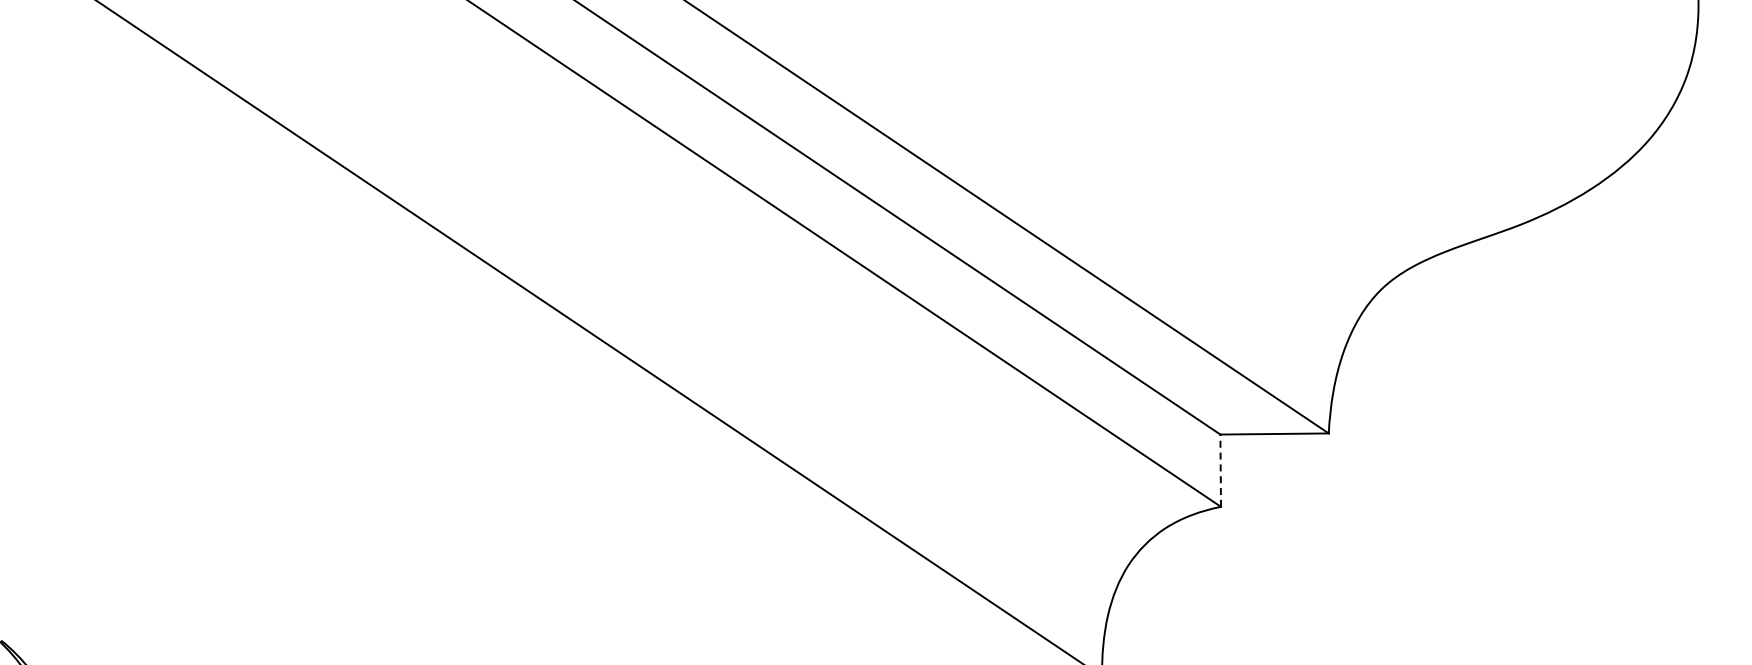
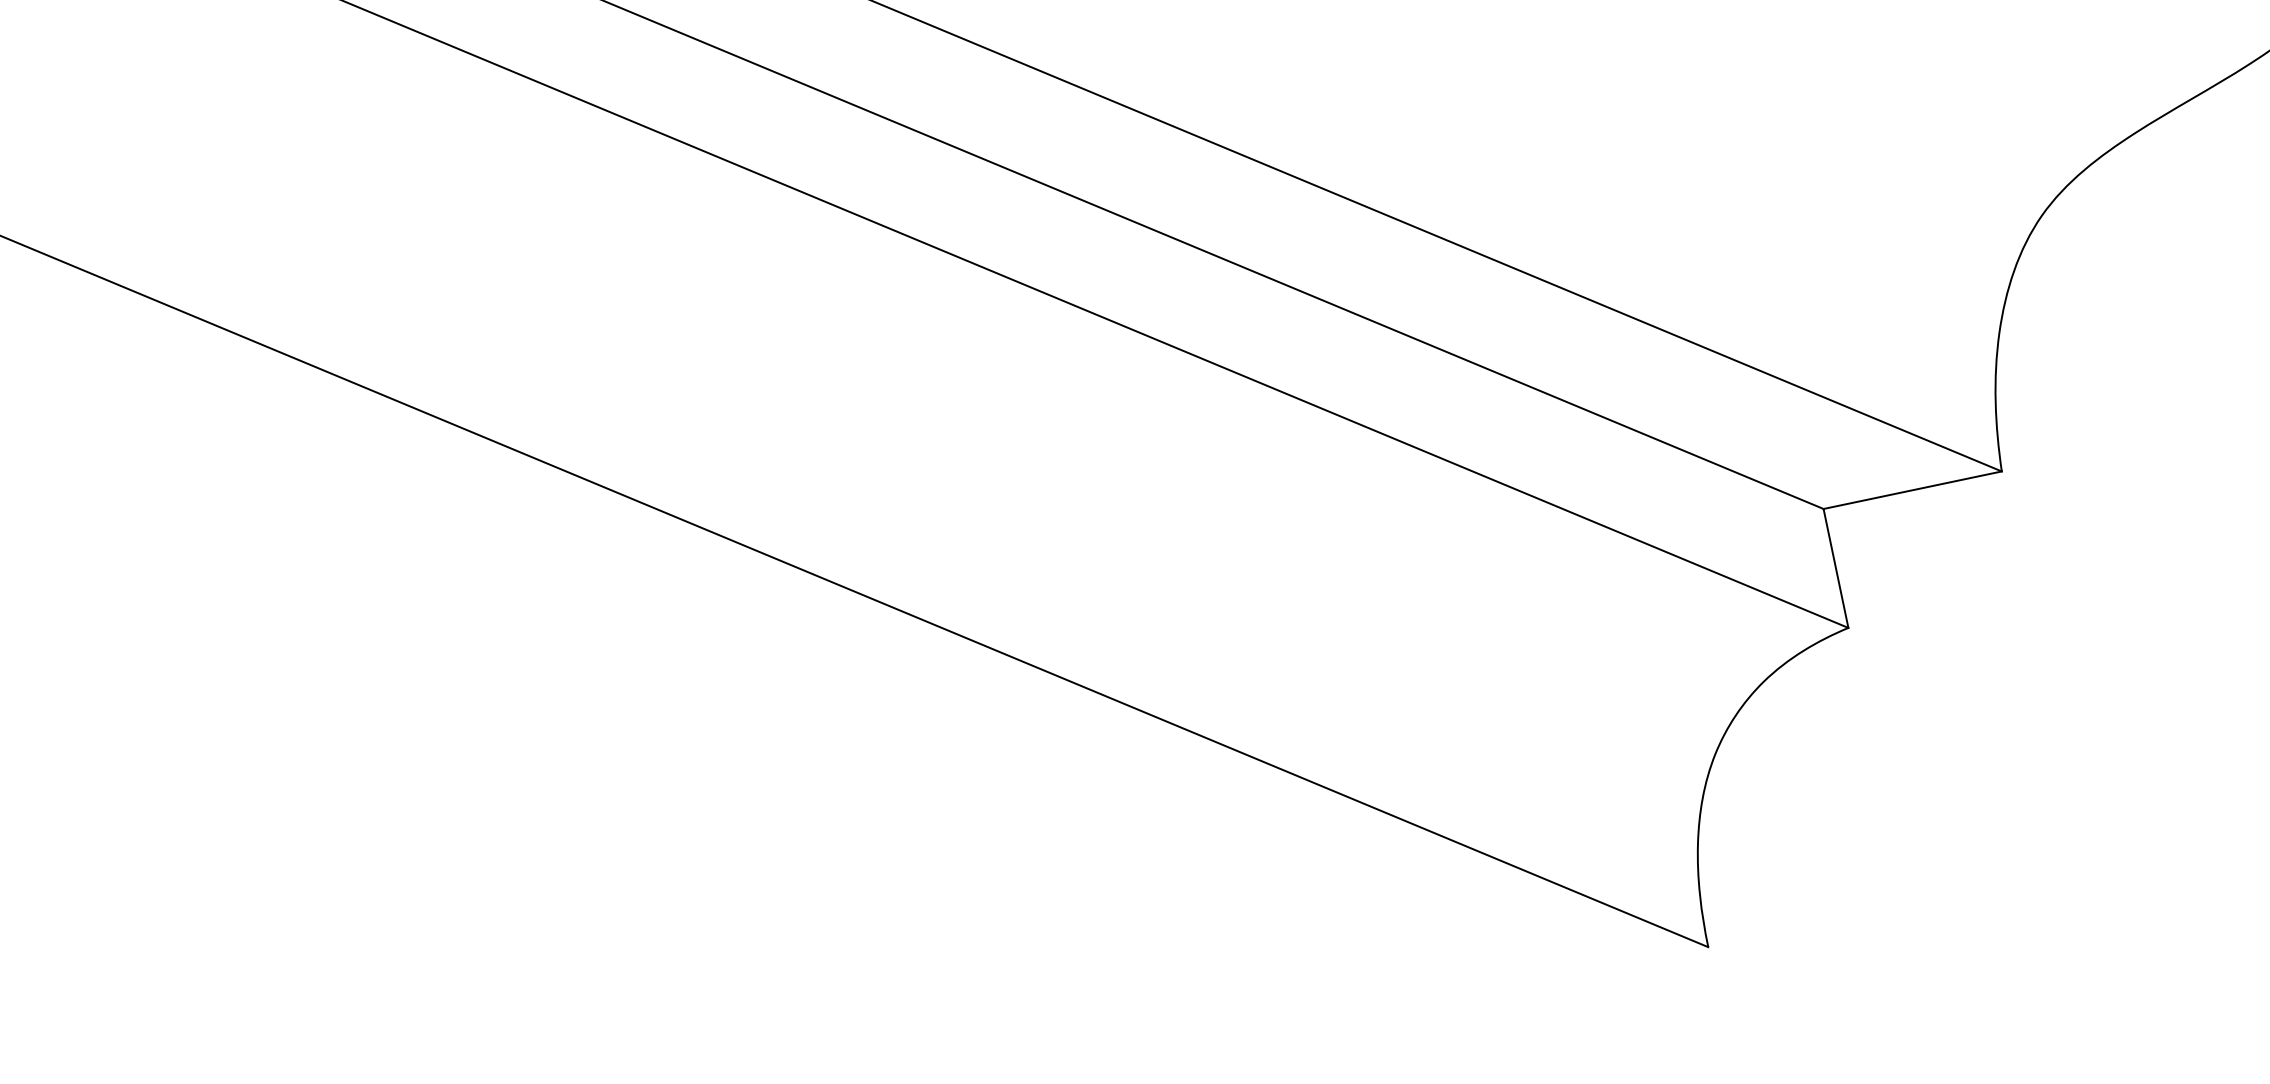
line: (1220, 470) -> (1835, 568), dashed -> solid

